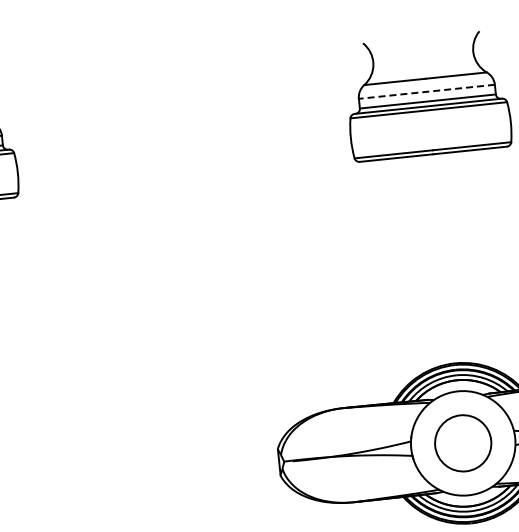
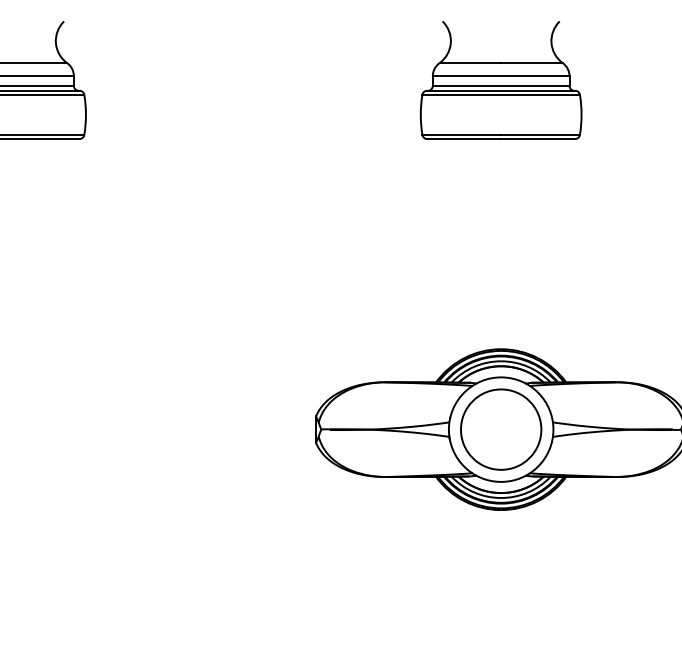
line: (426, 92) -> (500, 76), dashed -> solid
circle: (462, 443) -> (500, 429), size x1.43

